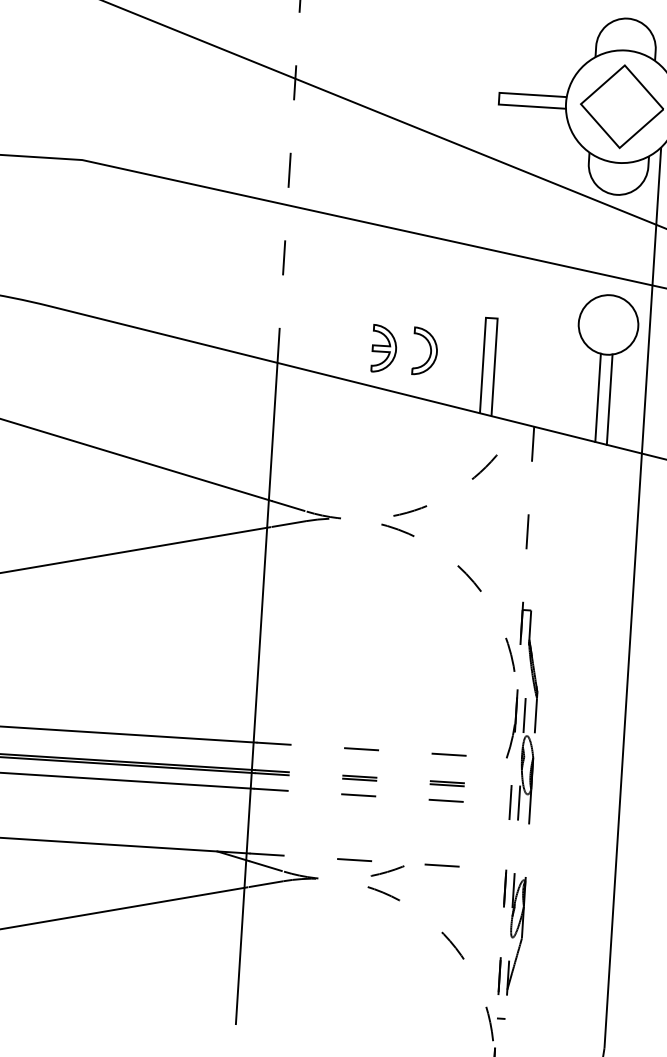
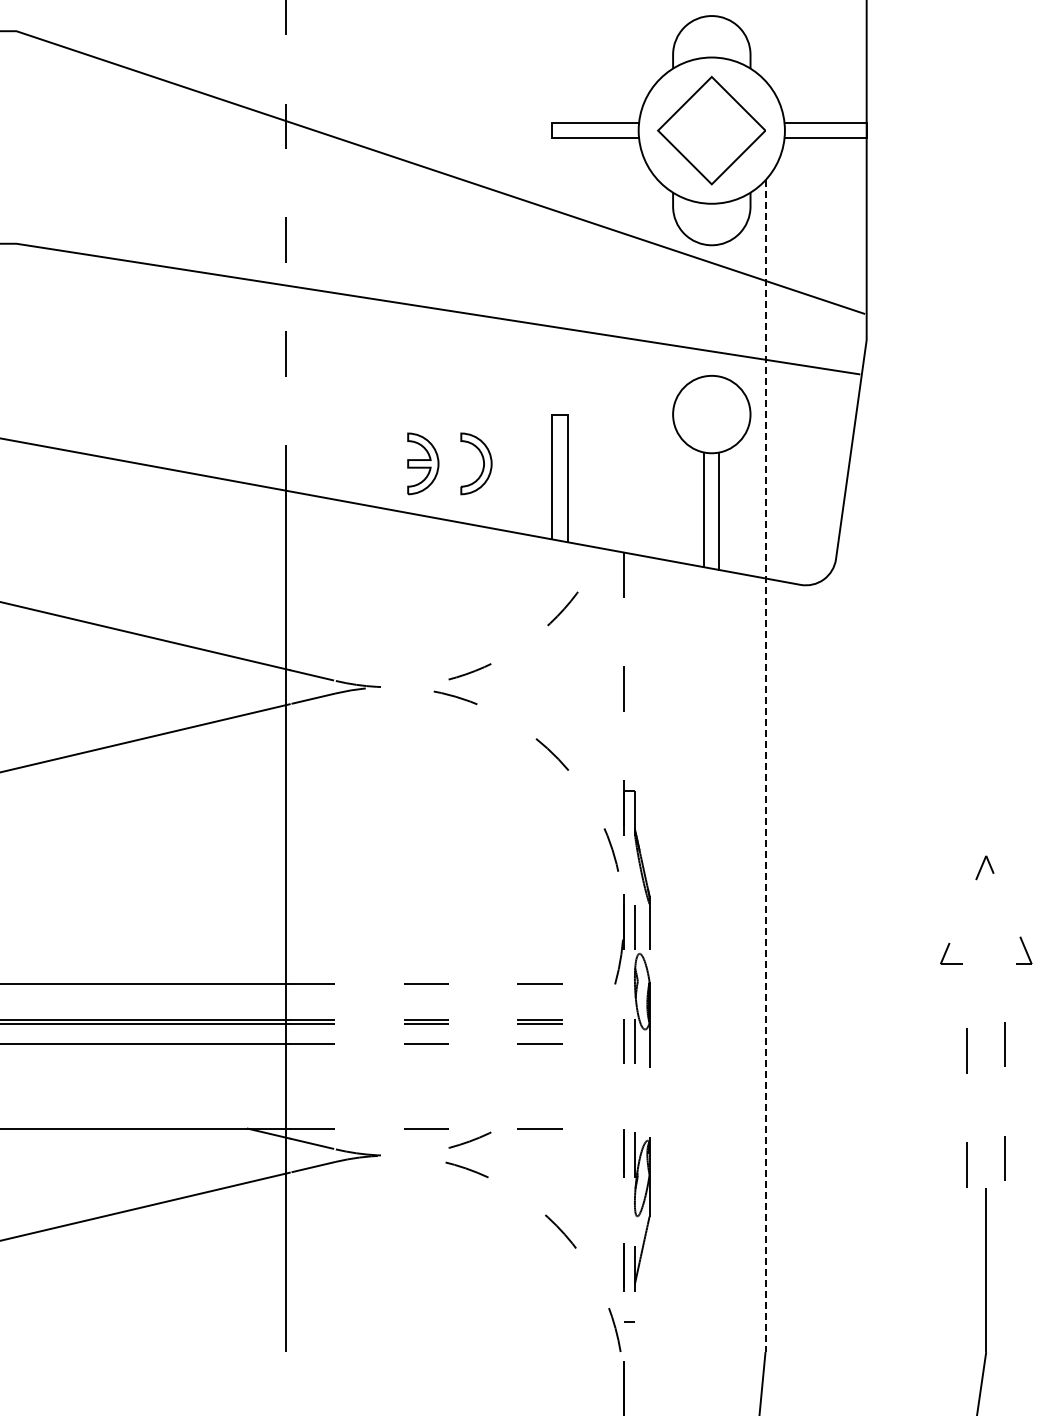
line: (632, 598) -> (765, 766), solid -> dashed

